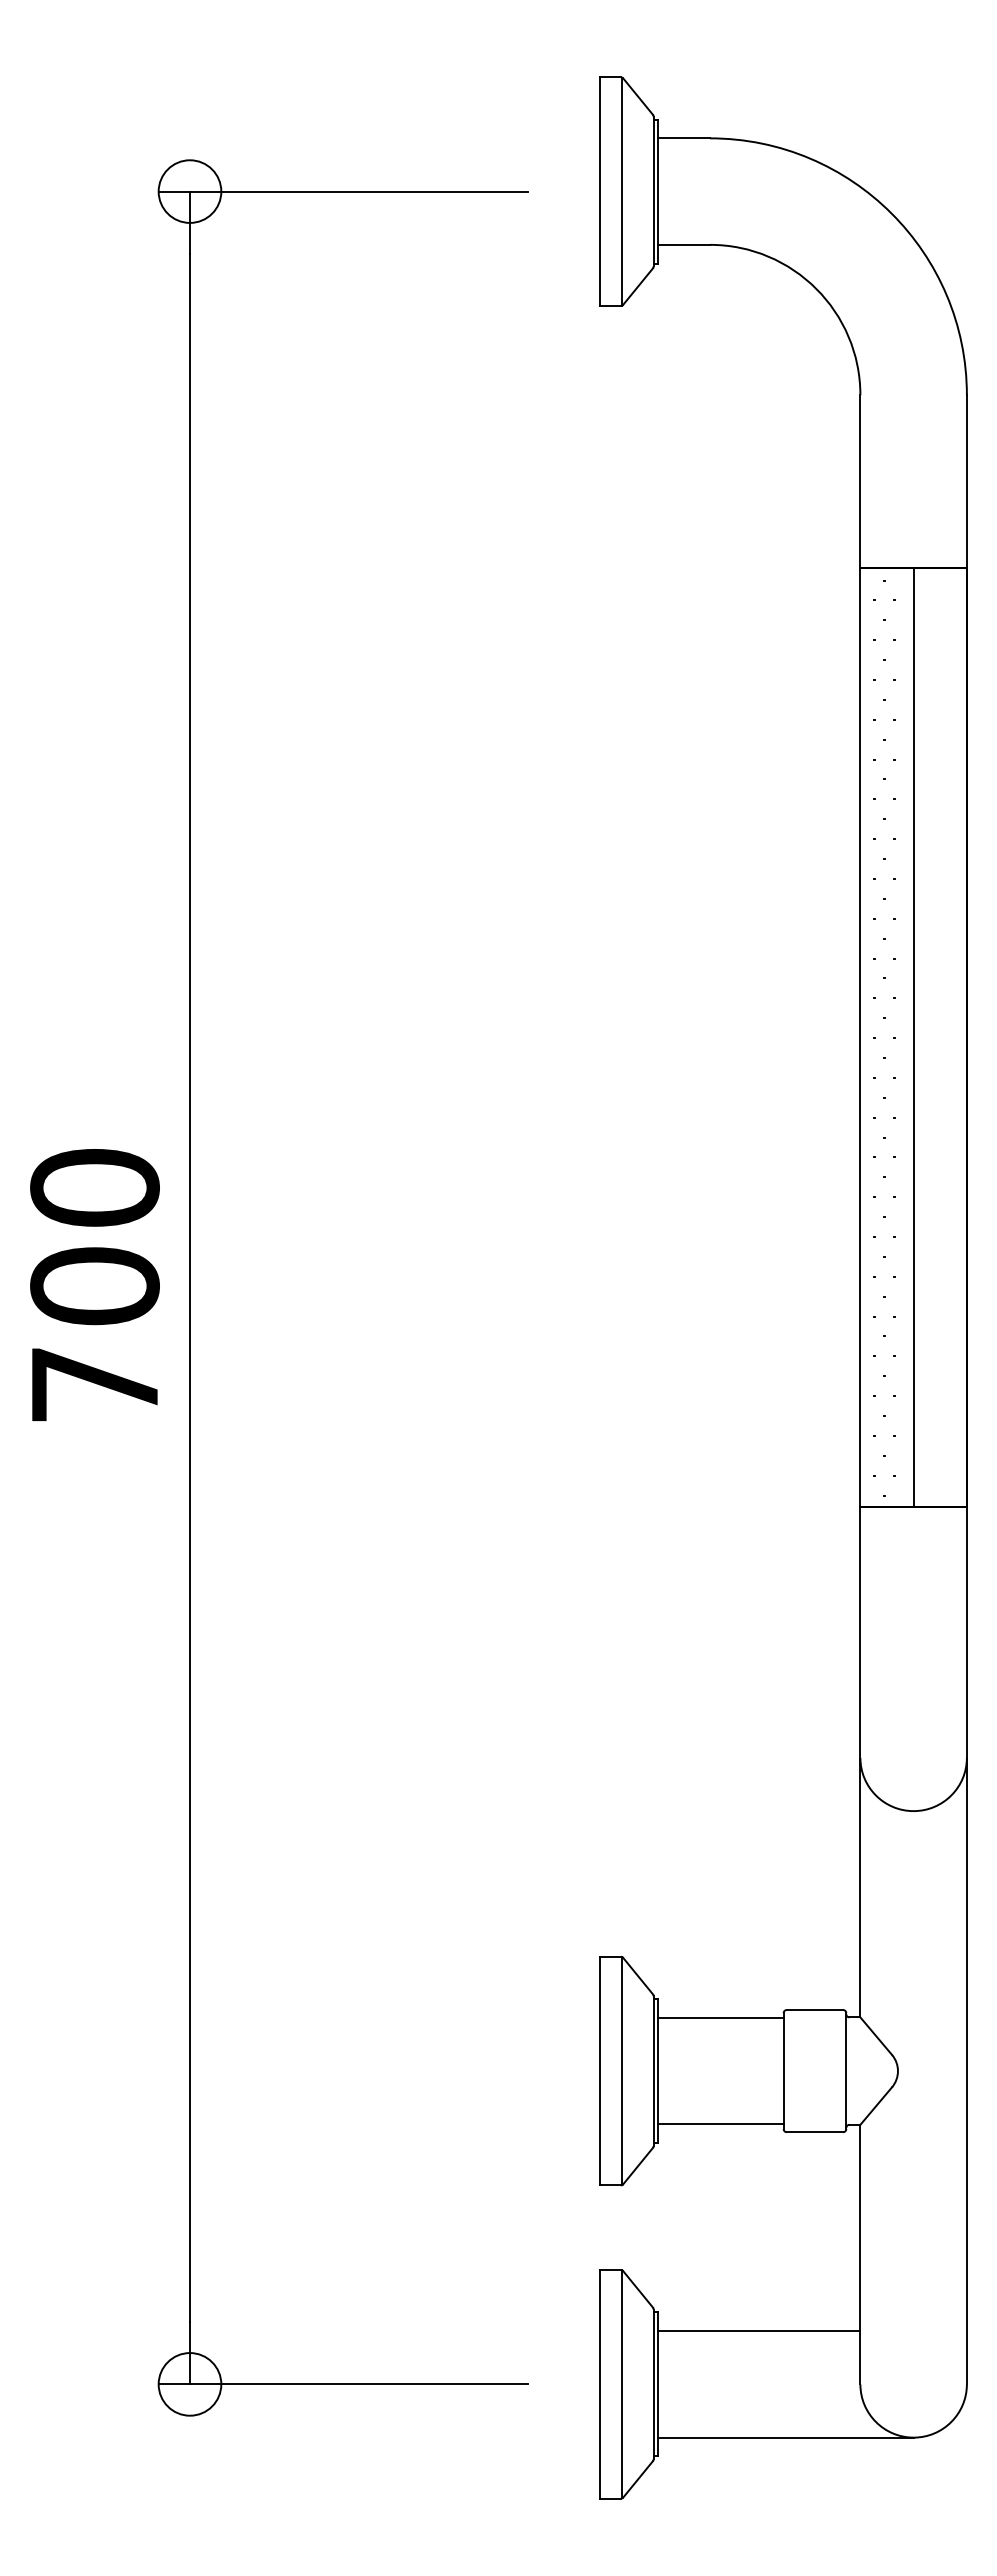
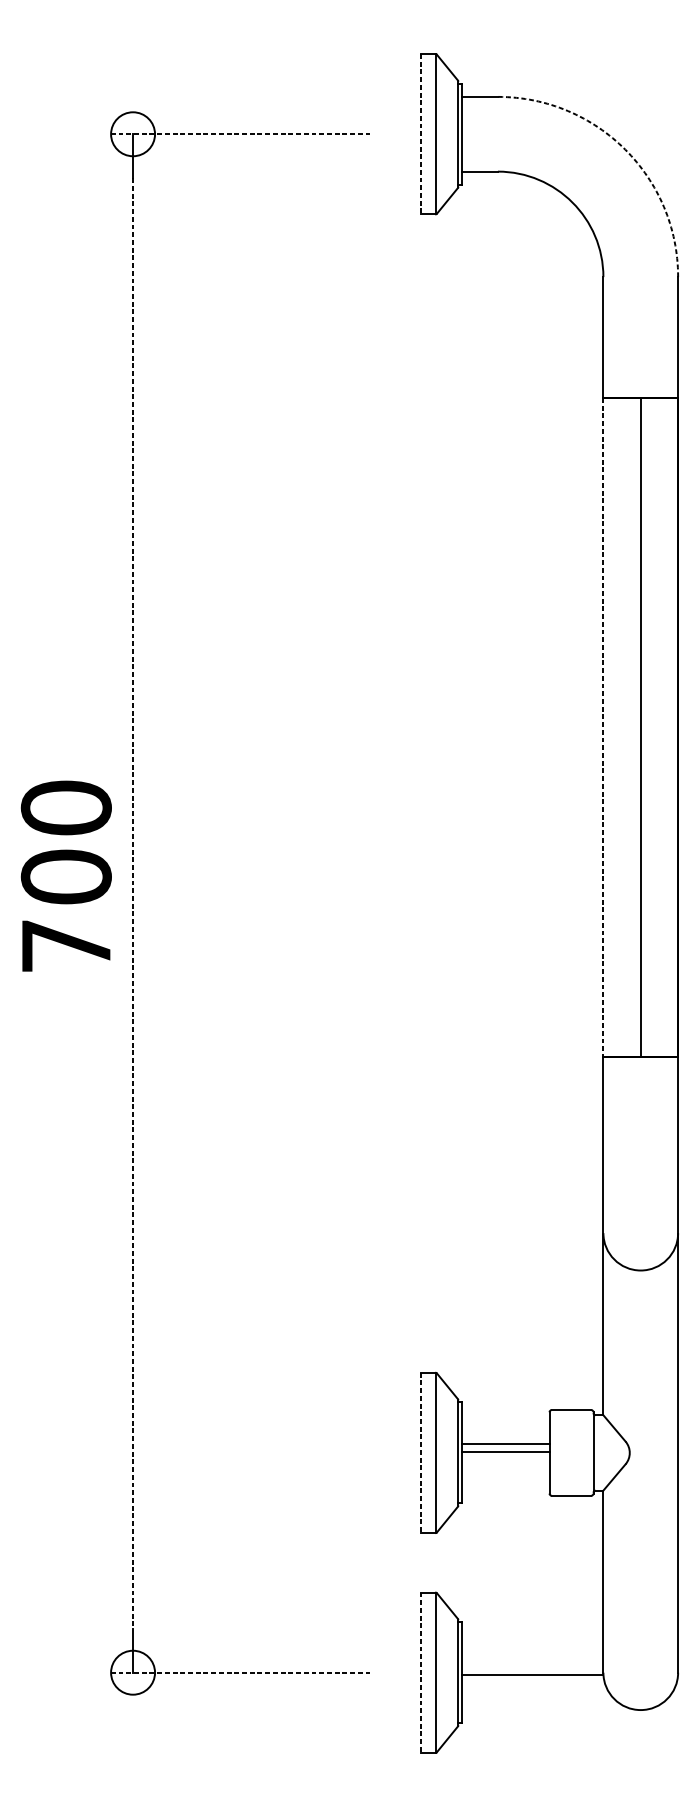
line: (343, 191) -> (240, 134), solid -> dashed
line: (600, 192) -> (421, 134), solid -> dashed
arc: (891, 213) -> (625, 149), solid -> dashed
line: (860, 1037) -> (603, 727), solid -> dashed
text: (94, 1284) -> (66, 875), moved
line: (190, 1288) -> (133, 903), solid -> dashed
line: (720, 2017) -> (505, 1444), moved
line: (600, 2071) -> (421, 1453), solid -> dashed
line: (720, 2124) -> (505, 1451), moved
line: (759, 2331) -> (532, 1675), moved
line: (343, 2384) -> (240, 1672), solid -> dashed
line: (600, 2384) -> (421, 1672), solid -> dashed
line: (785, 2437) -> (550, 1709), removed

